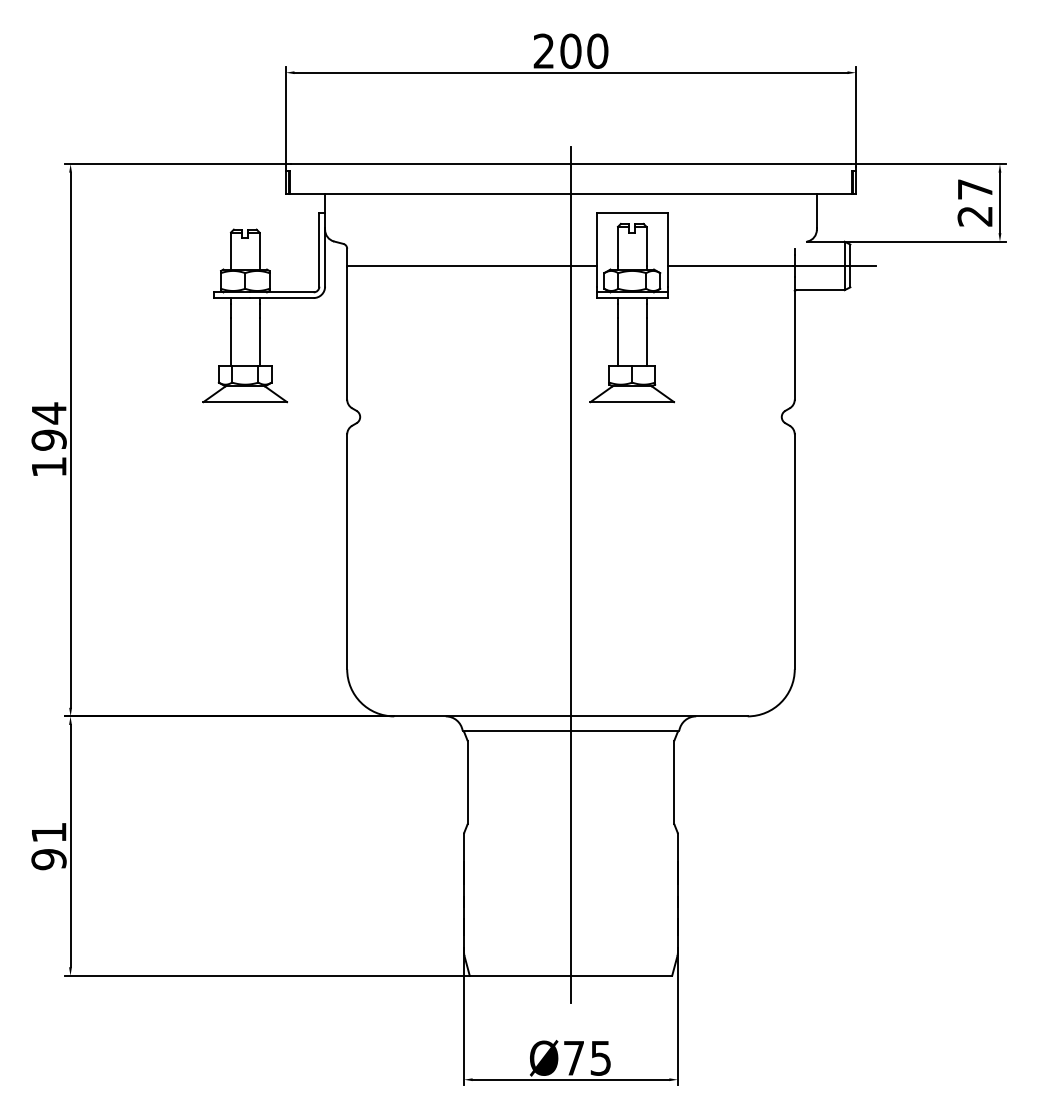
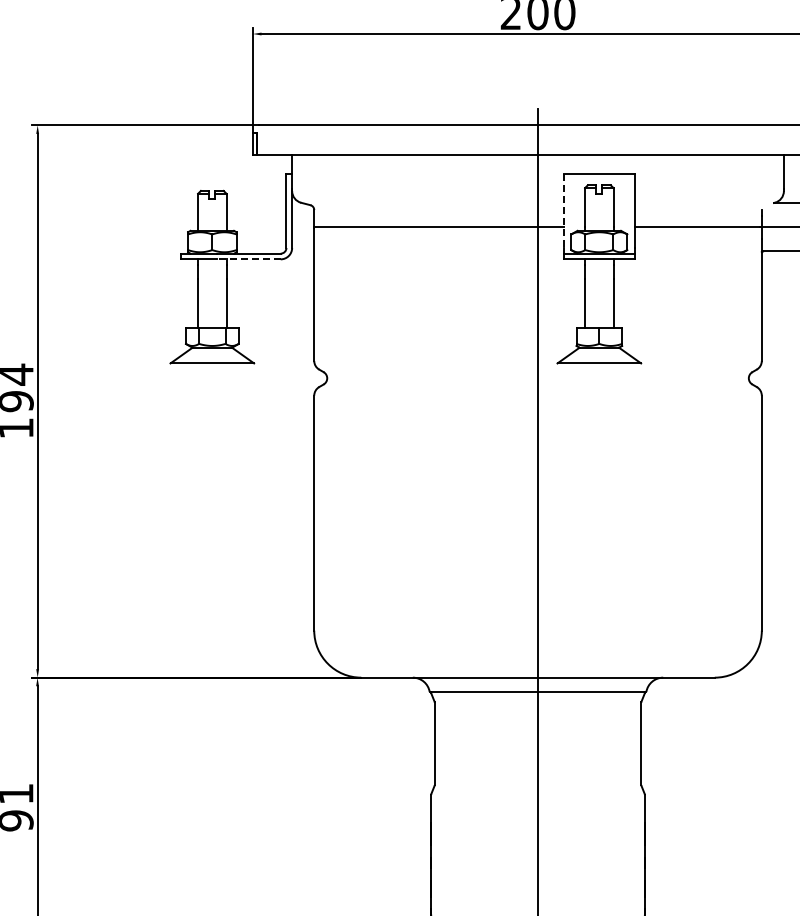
line: (596, 250) -> (563, 211), solid -> dashed
line: (281, 298) -> (248, 259), solid -> dashed

